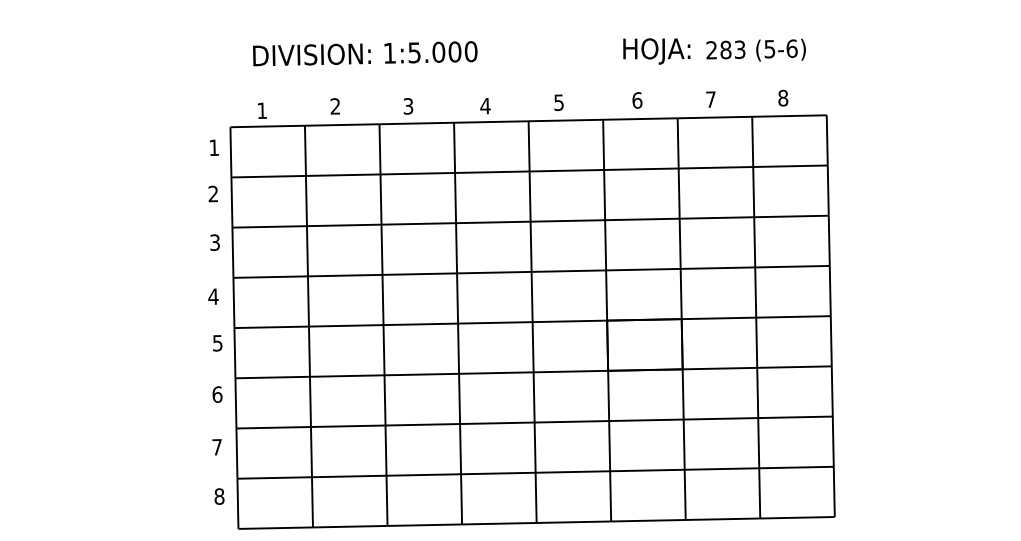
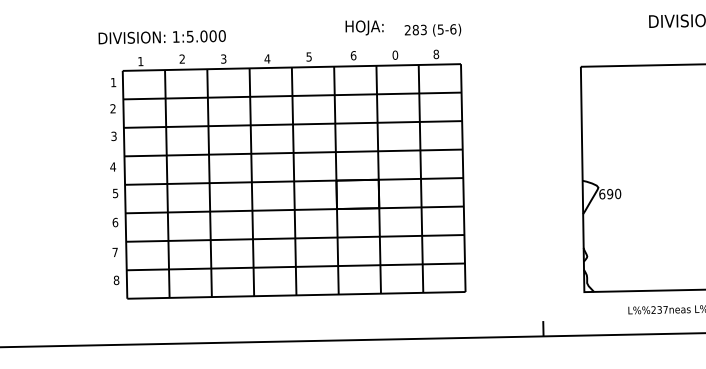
text: (755, 48) -> (432, 29), moved
text: (363, 54) -> (161, 37), moved
text: (711, 98) -> (395, 54), 7 -> 0

